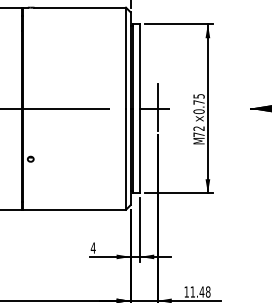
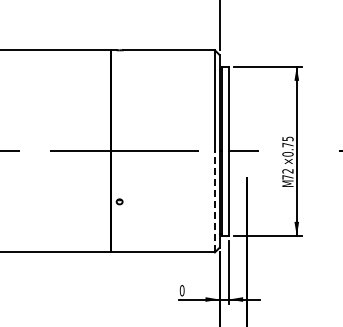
line: (157, 106) -> (246, 149), removed
line: (125, 158) -> (214, 201), solid -> dashed
text: (92, 247) -> (181, 290), 4 -> 0

